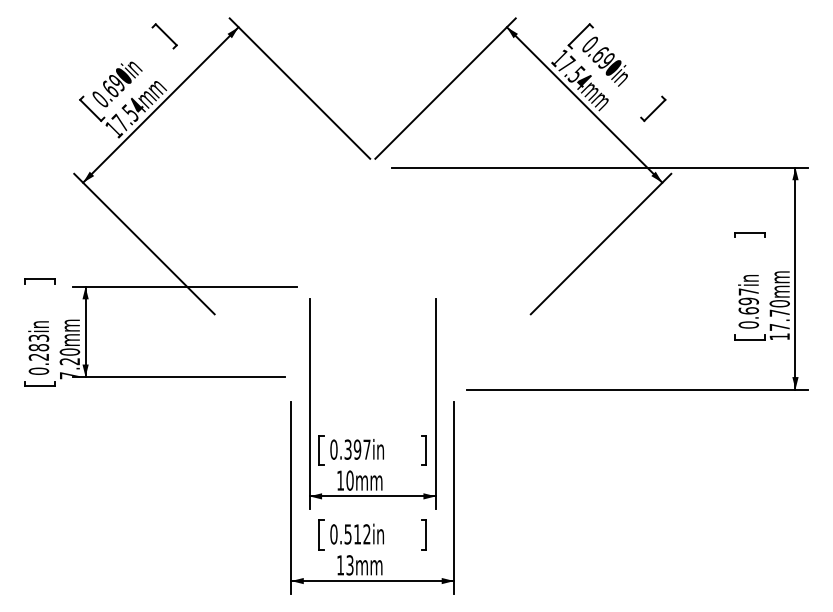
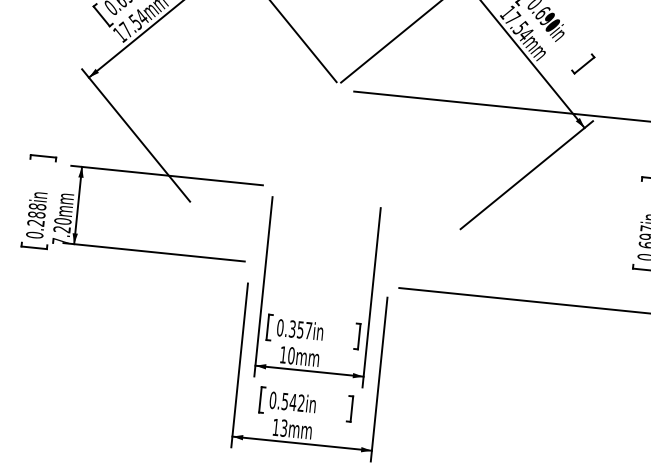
text: (38, 337) -> (37, 206), 0.283in -> 0.288in
text: (357, 449) -> (300, 329), 0.397in -> 0.357in
text: (357, 534) -> (293, 402), 0.512in -> 0.542in

